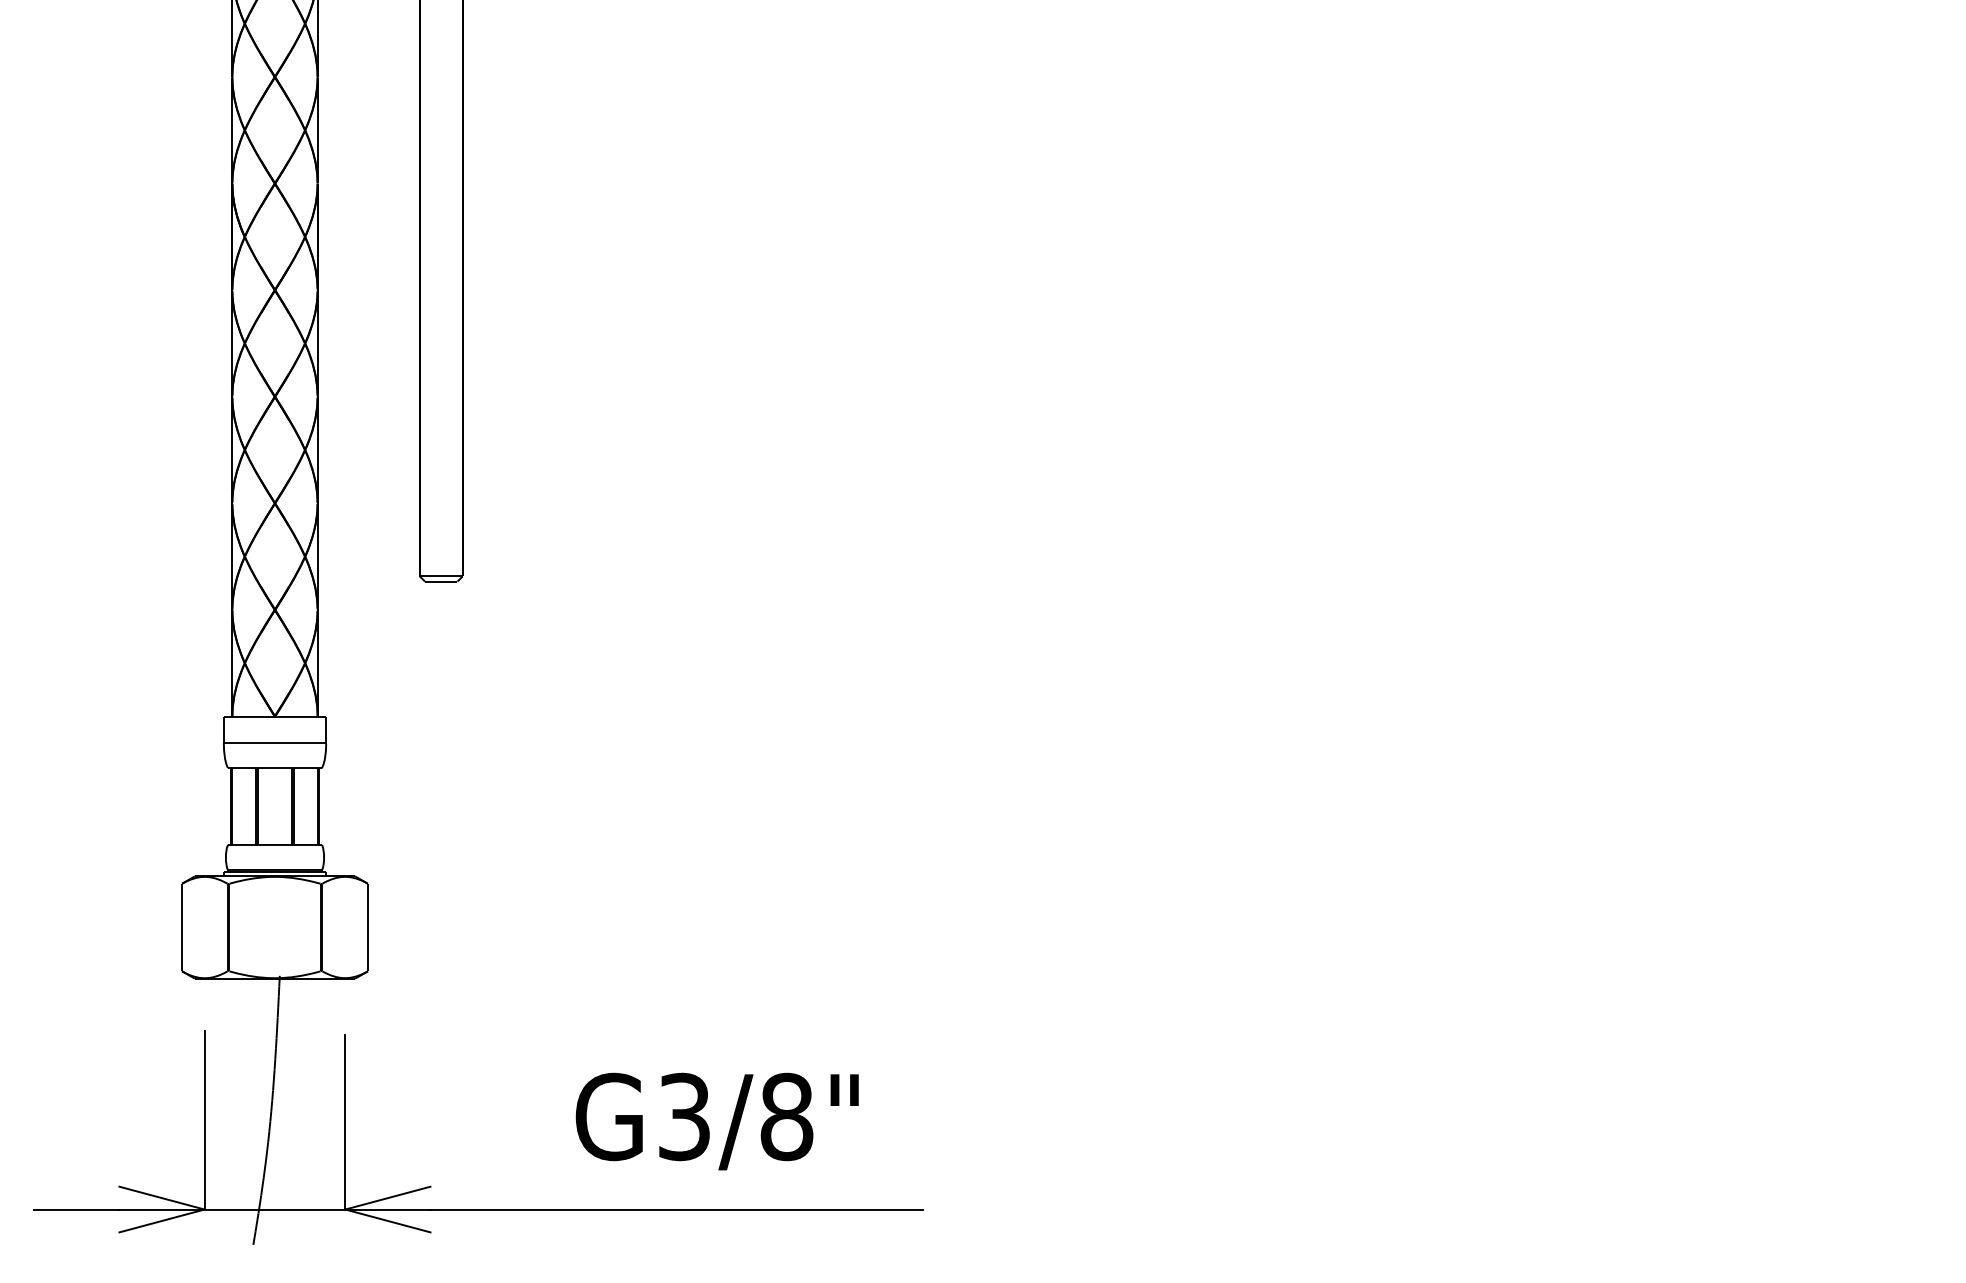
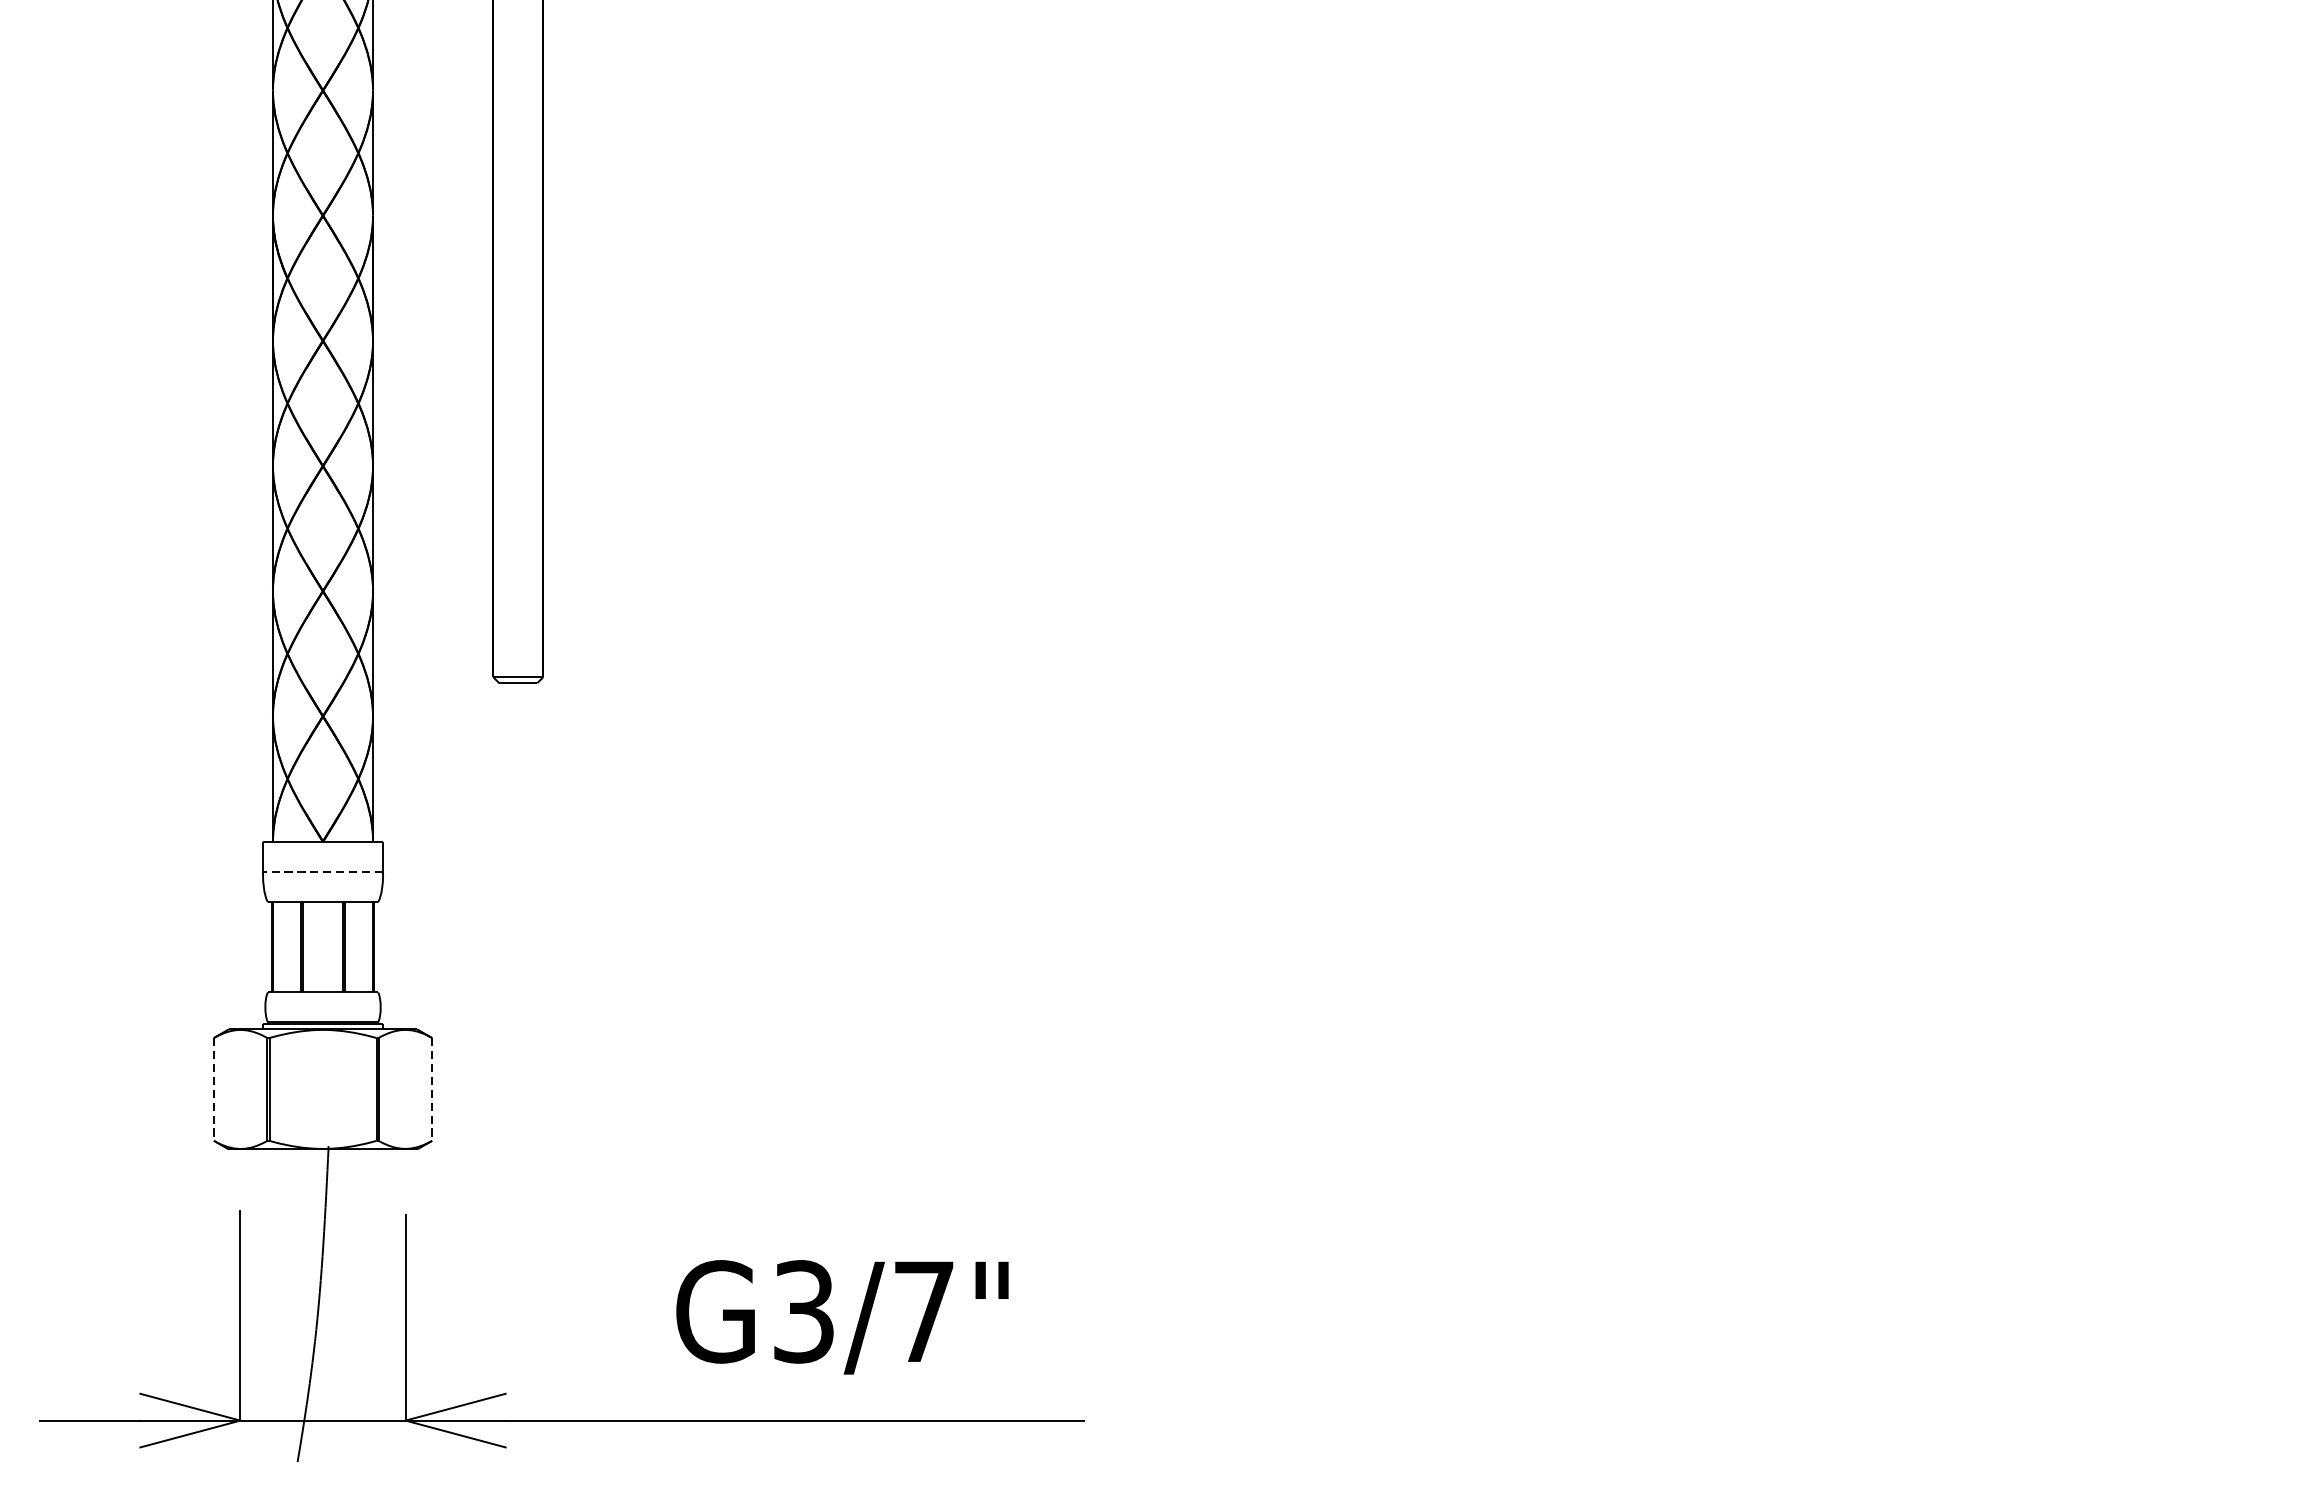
line: (274, 742) -> (322, 872), solid -> dashed
line: (182, 927) -> (214, 1089), solid -> dashed
line: (367, 927) -> (431, 1089), solid -> dashed
text: (786, 1116) -> (923, 1311), G3/8" -> G3/7"

